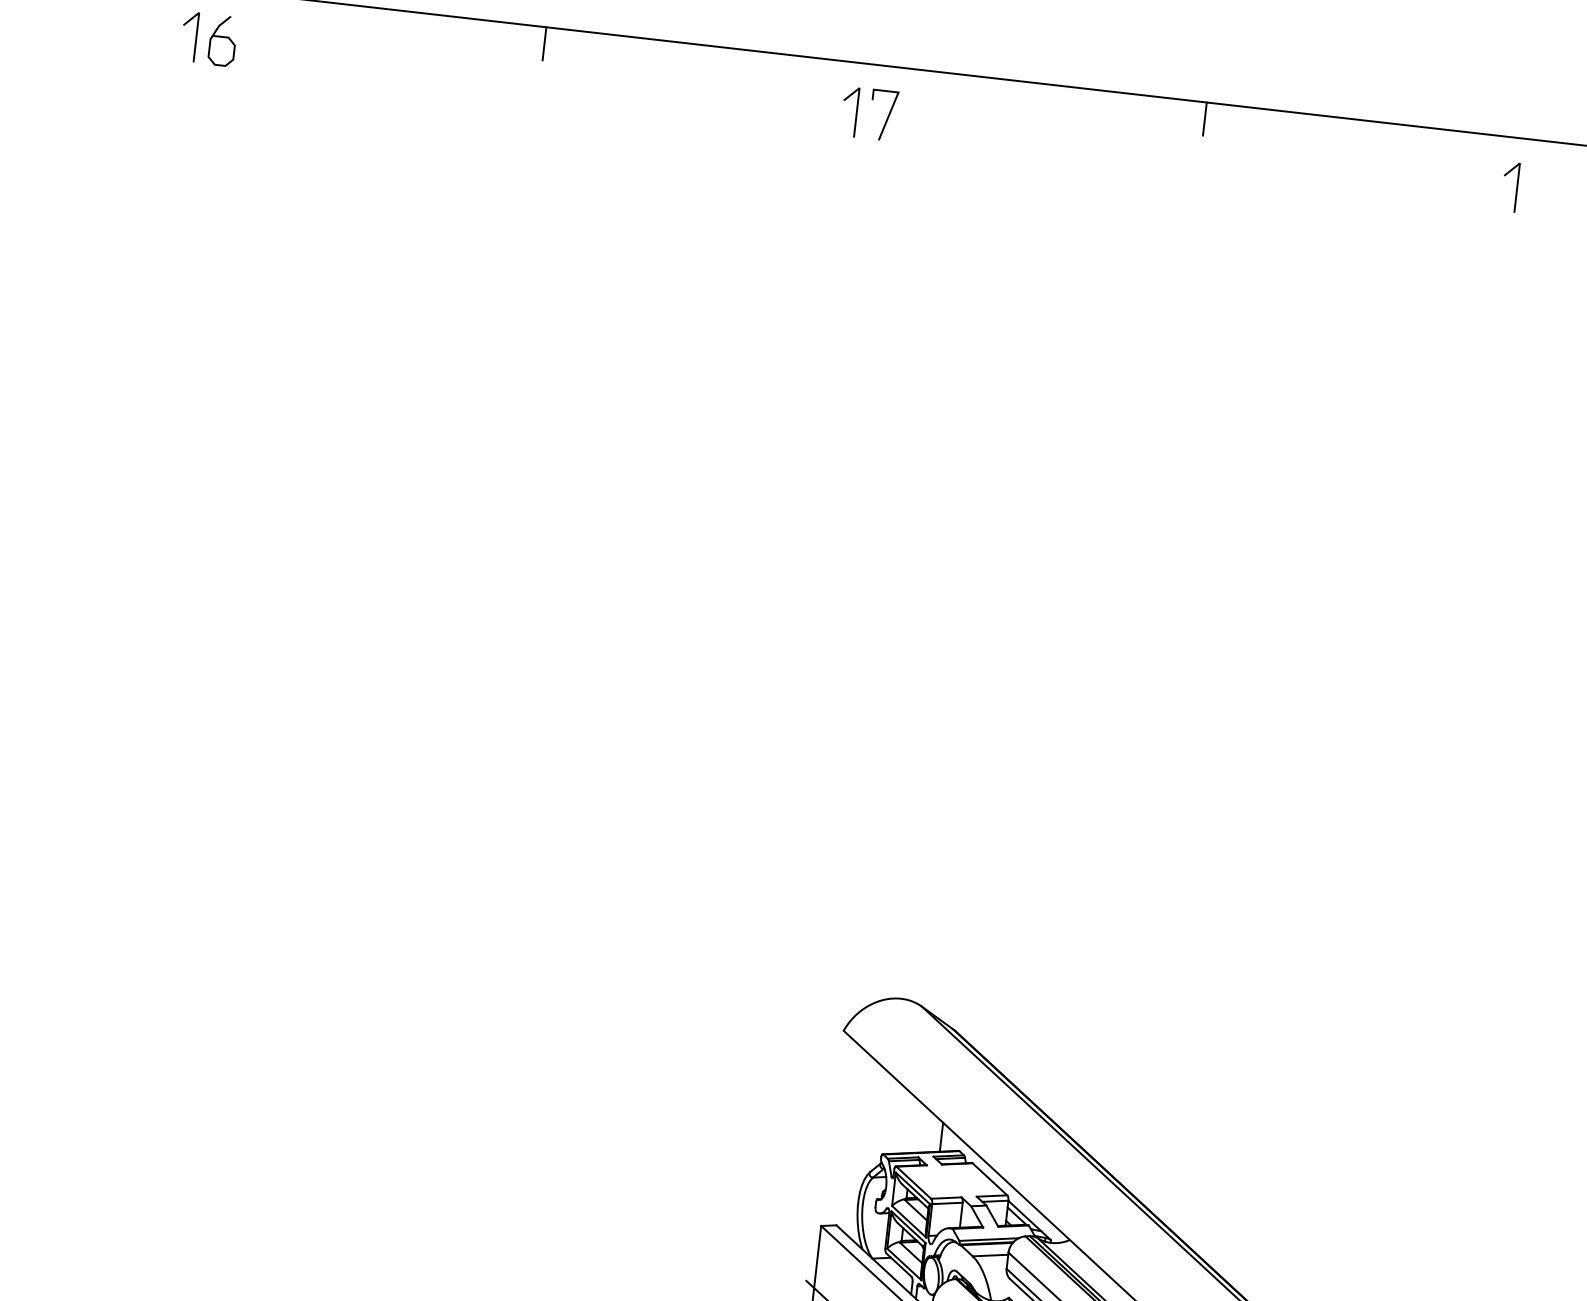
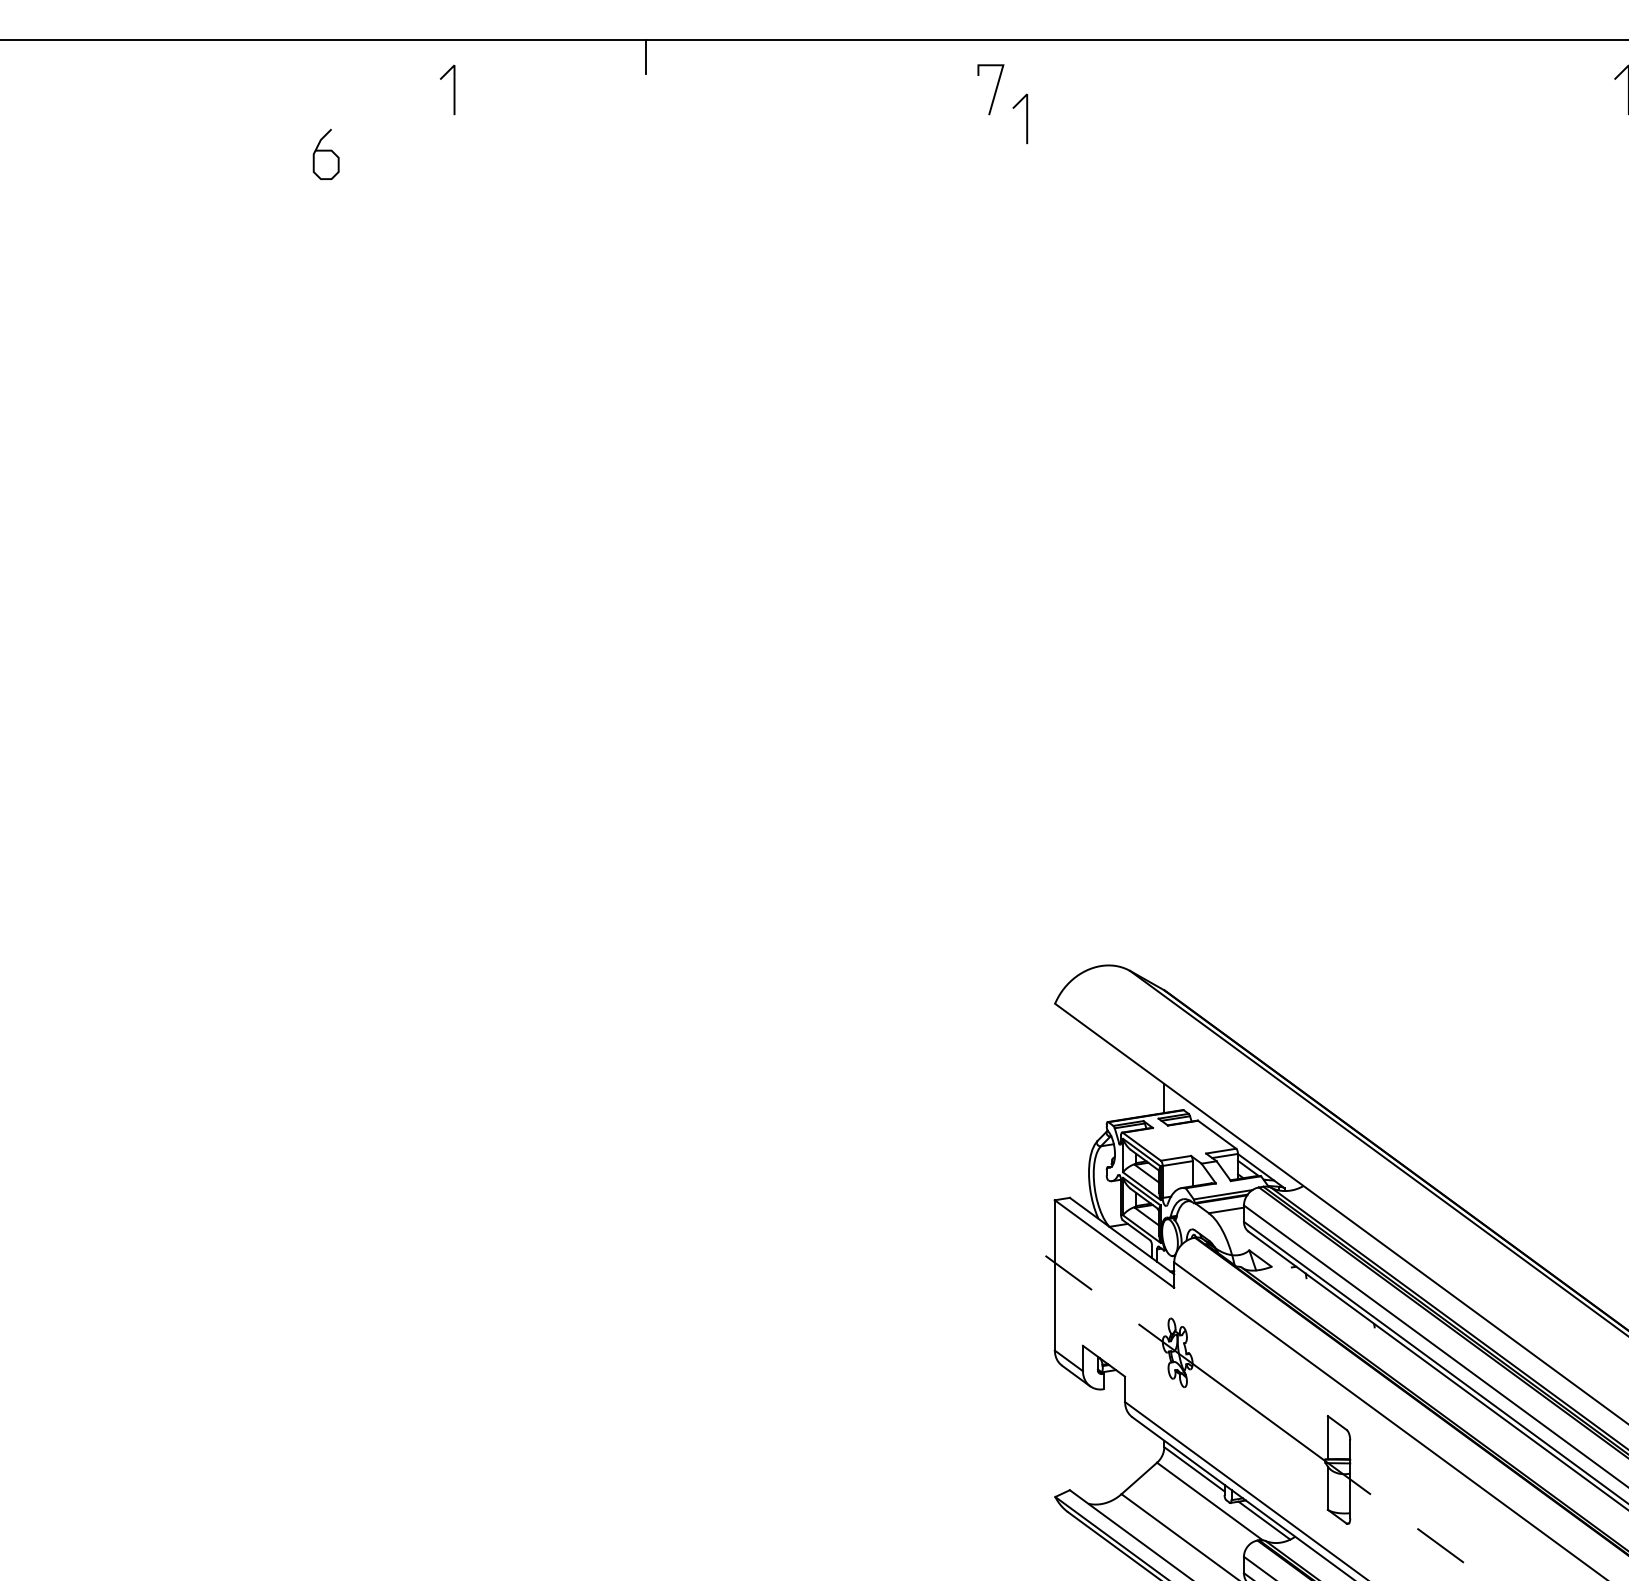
line: (195, 36) -> (453, 89), moved
curve: (222, 37) -> (325, 151), moved
line: (856, 112) -> (1026, 118), moved
line: (1204, 118) -> (1310, 56), removed

